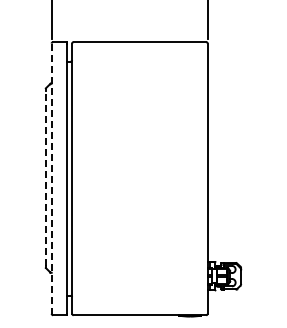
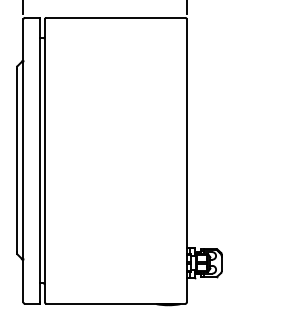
line: (45, 178) -> (17, 160), dashed -> solid
line: (51, 179) -> (23, 161), dashed -> solid

